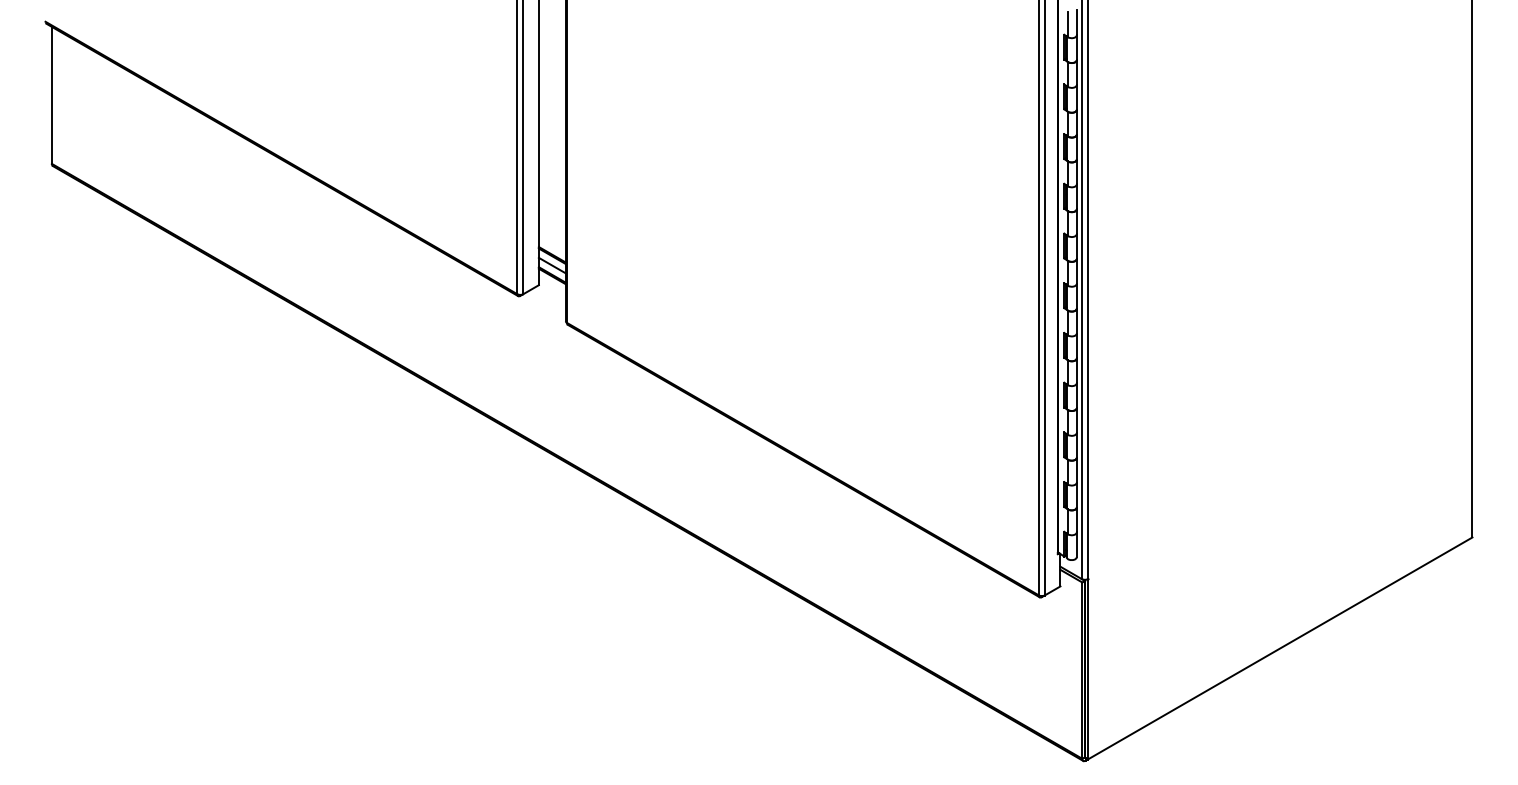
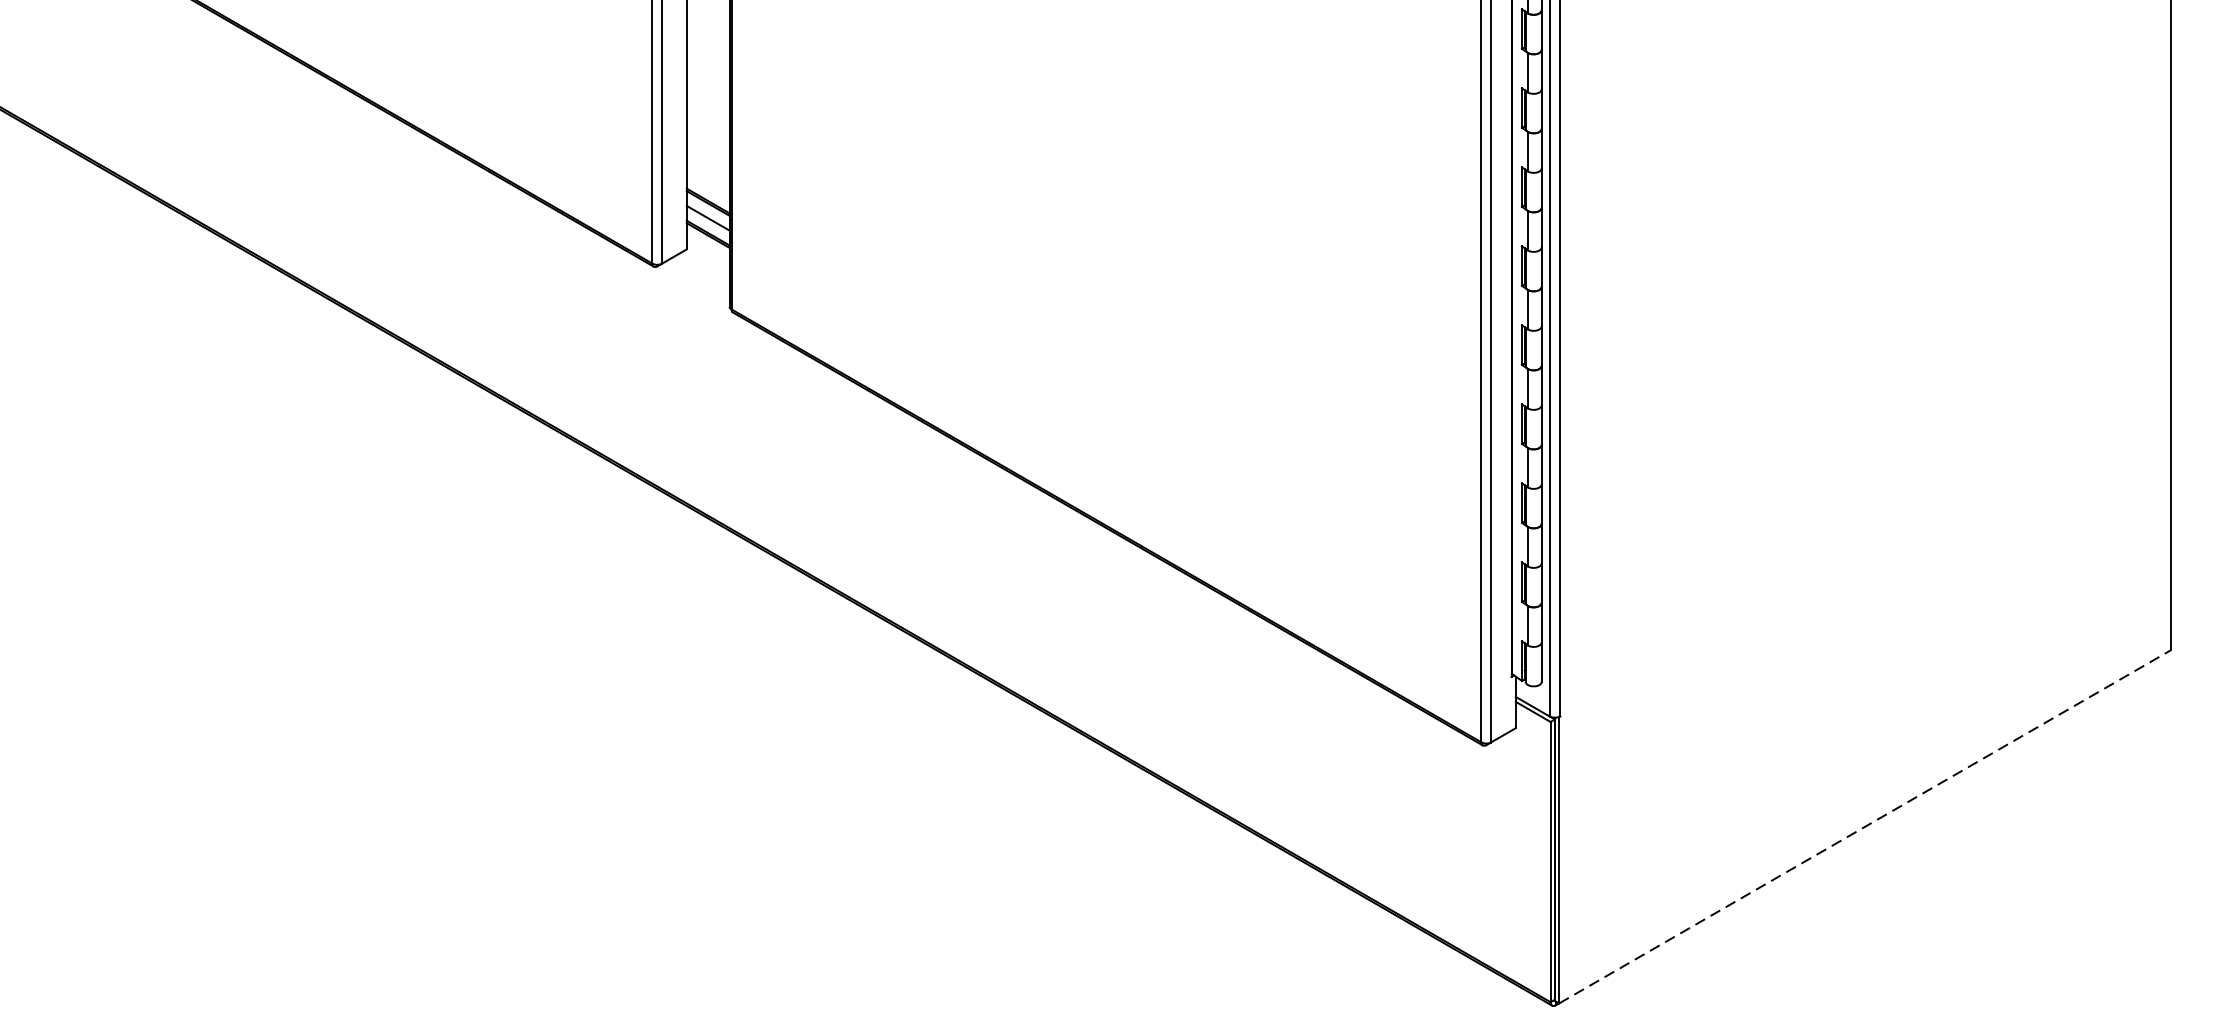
line: (1280, 648) -> (1865, 826), solid -> dashed

